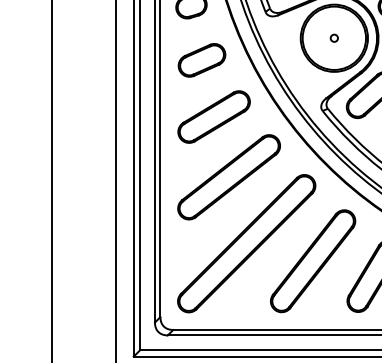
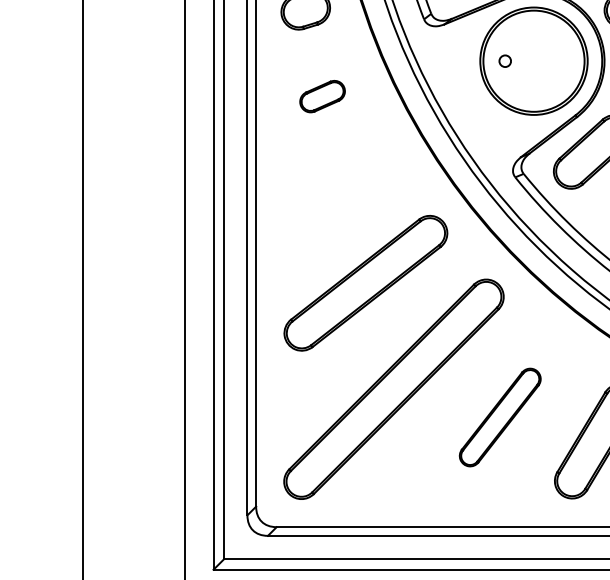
circle: (333, 37) -> (503, 59), moved
part: (201, 60) -> (321, 96), size x0.6
part: (213, 116) -> (340, 186), removed
part: (313, 261) -> (500, 417), size x0.6

